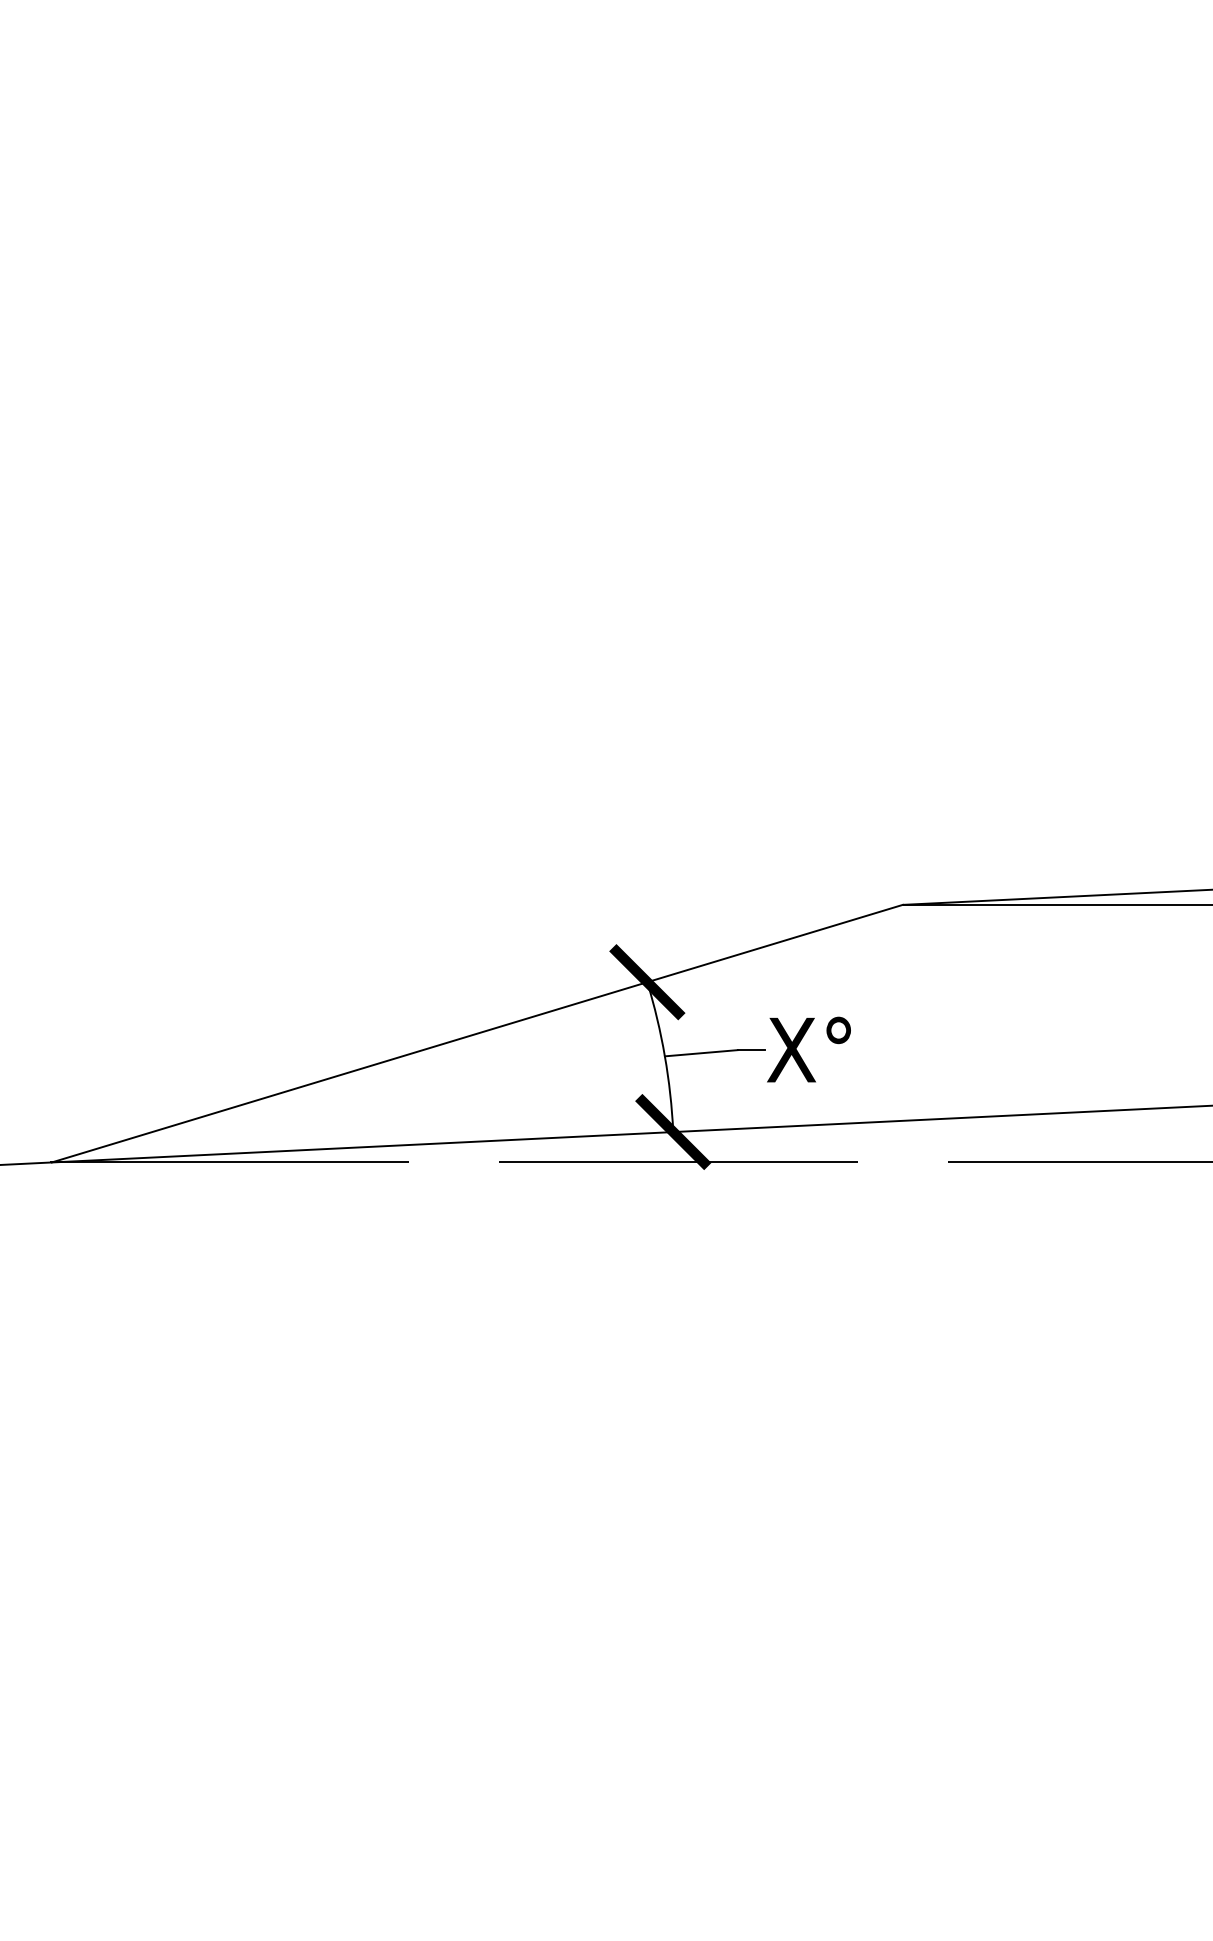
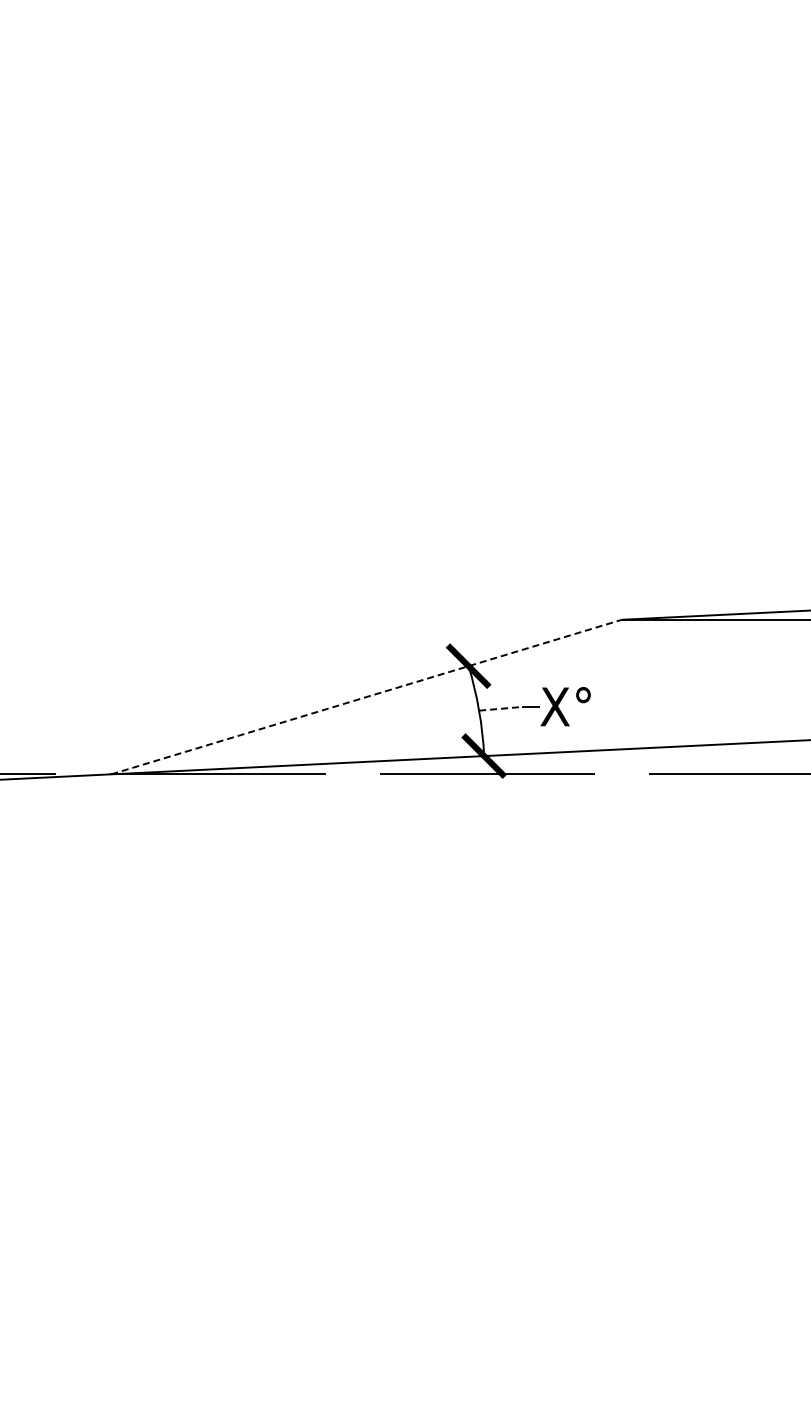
line: (477, 1034) -> (366, 697), solid -> dashed
line: (702, 1052) -> (501, 708), solid -> dashed

